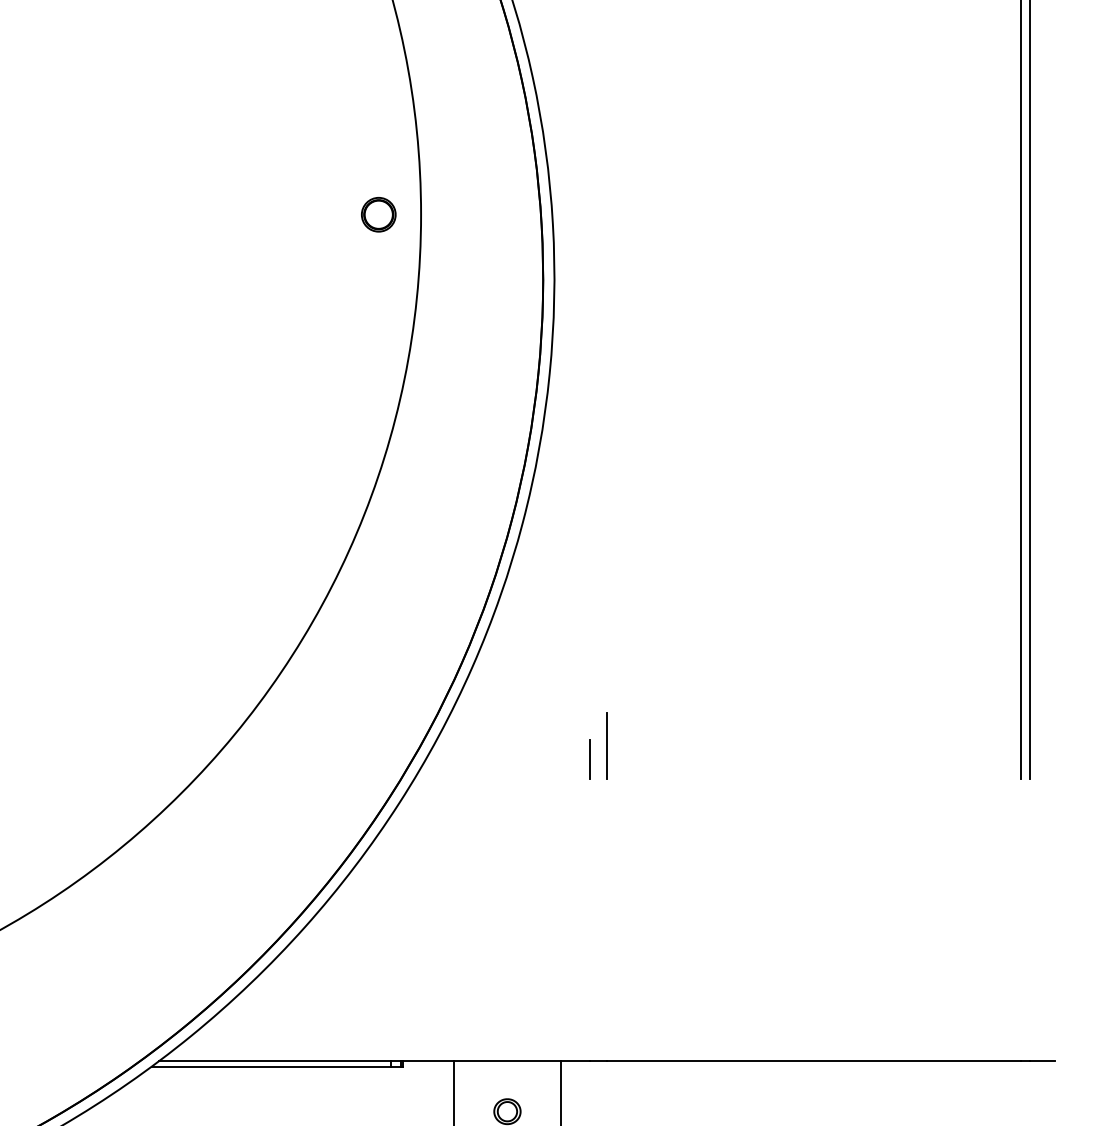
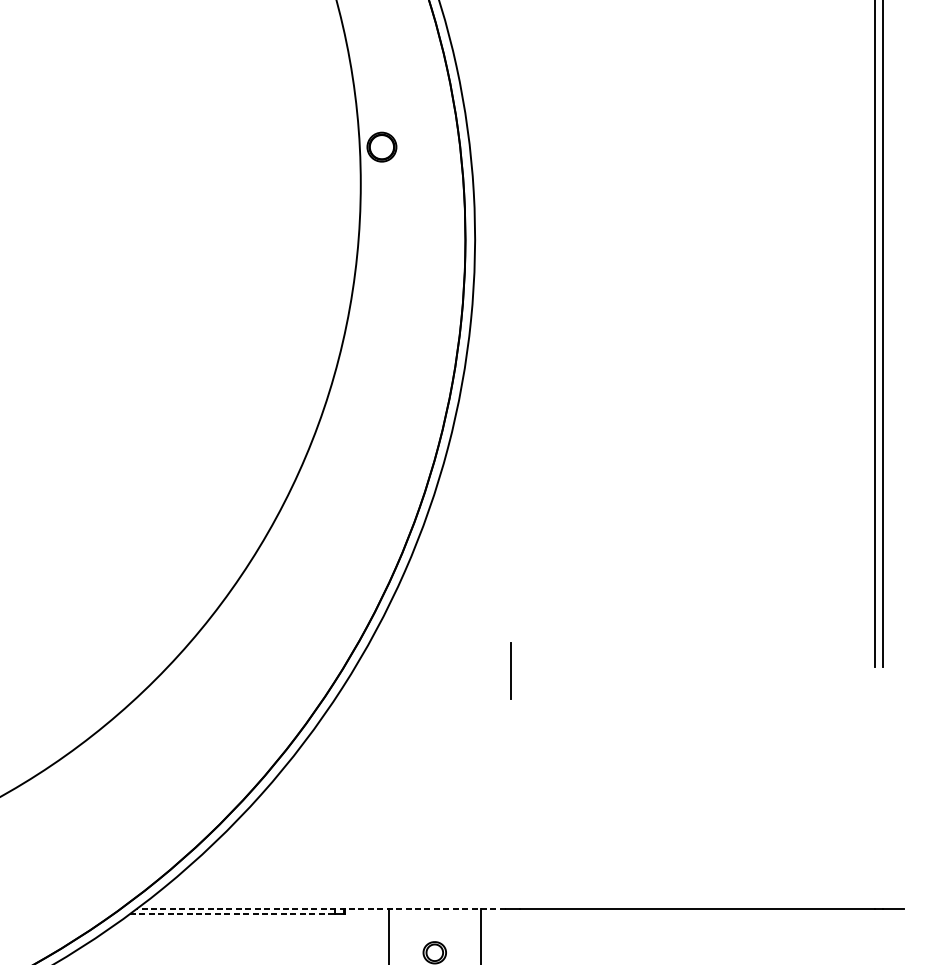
part: (378, 214) -> (381, 146), moved
line: (606, 745) -> (511, 670), moved
line: (590, 758) -> (505, 650), removed
line: (374, 1060) -> (320, 908), solid -> dashed
line: (271, 1066) -> (232, 914), solid -> dashed

